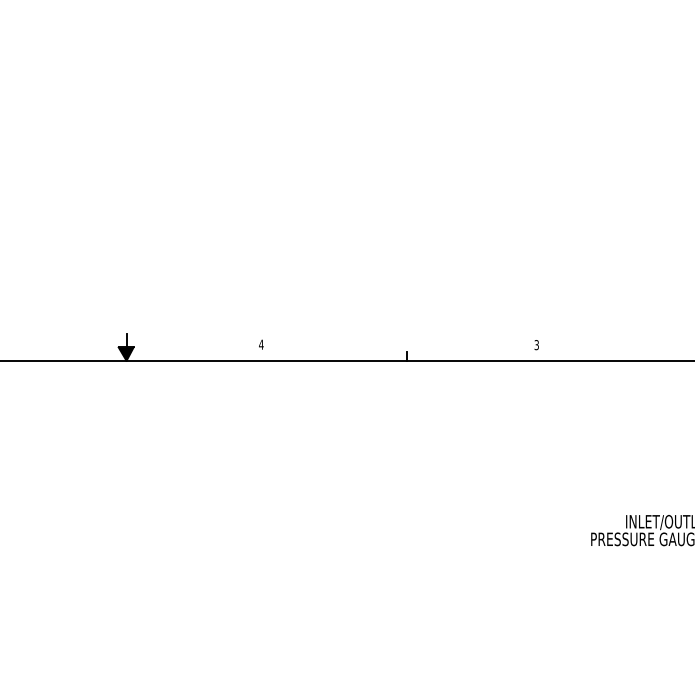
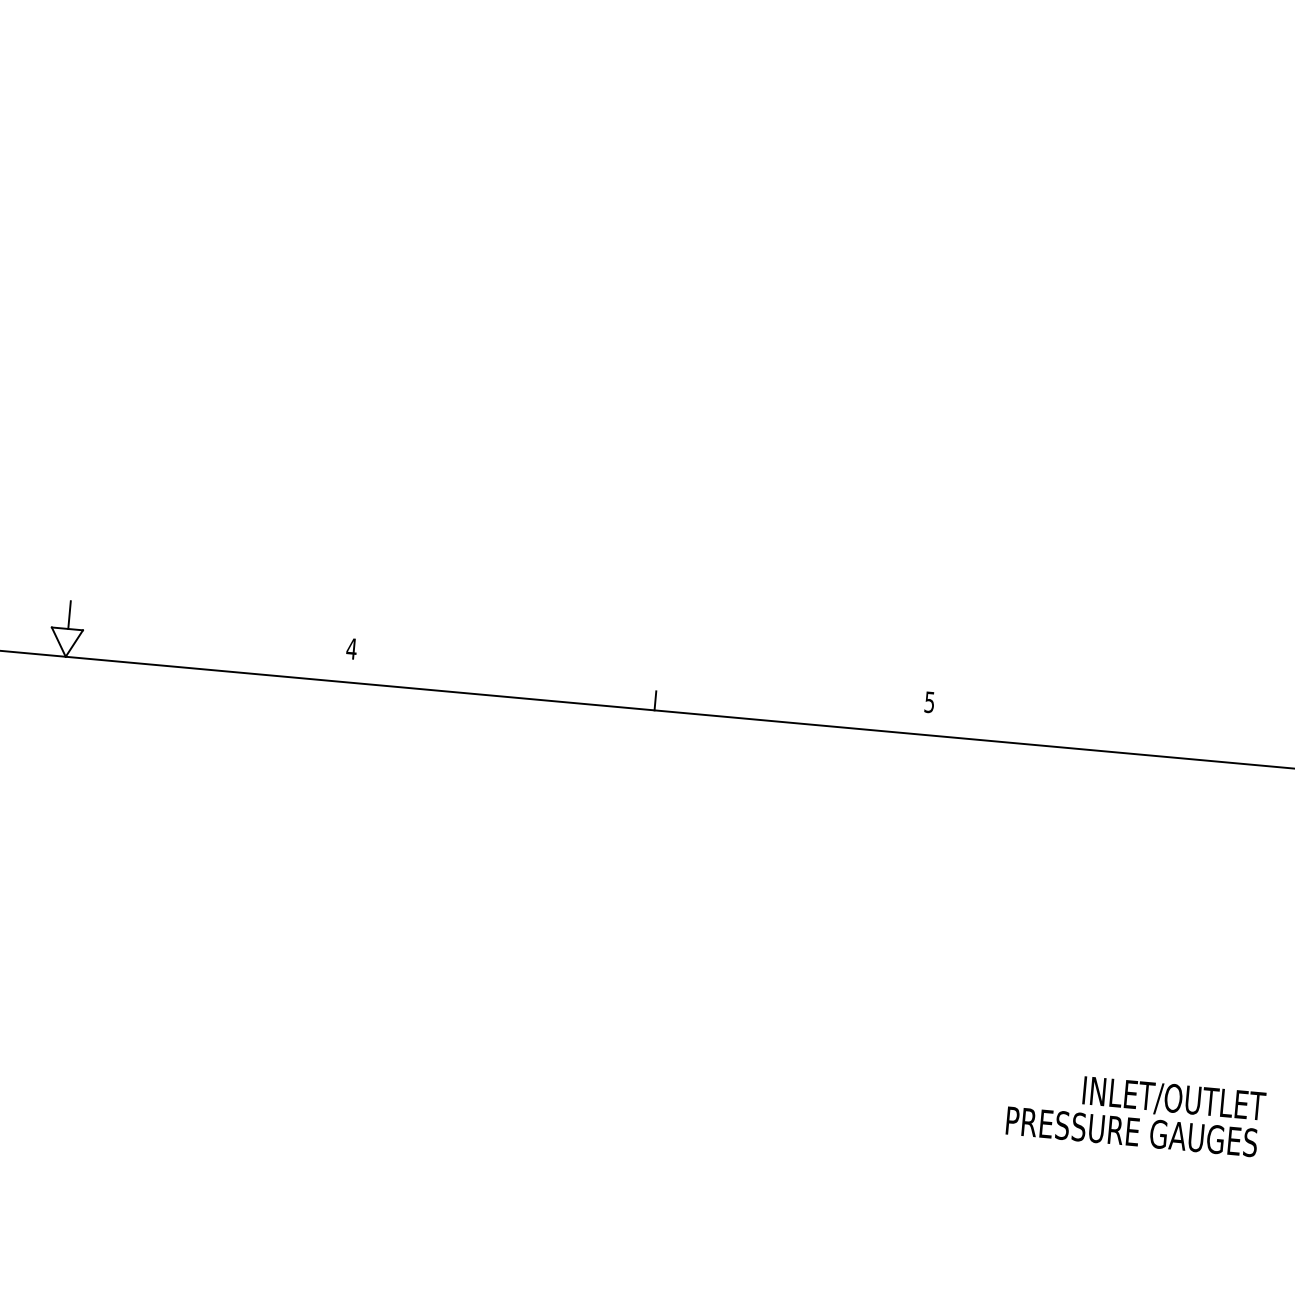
text: (536, 344) -> (929, 701), 3 -> 5
fill: (125, 353) -> (64, 641), removed

